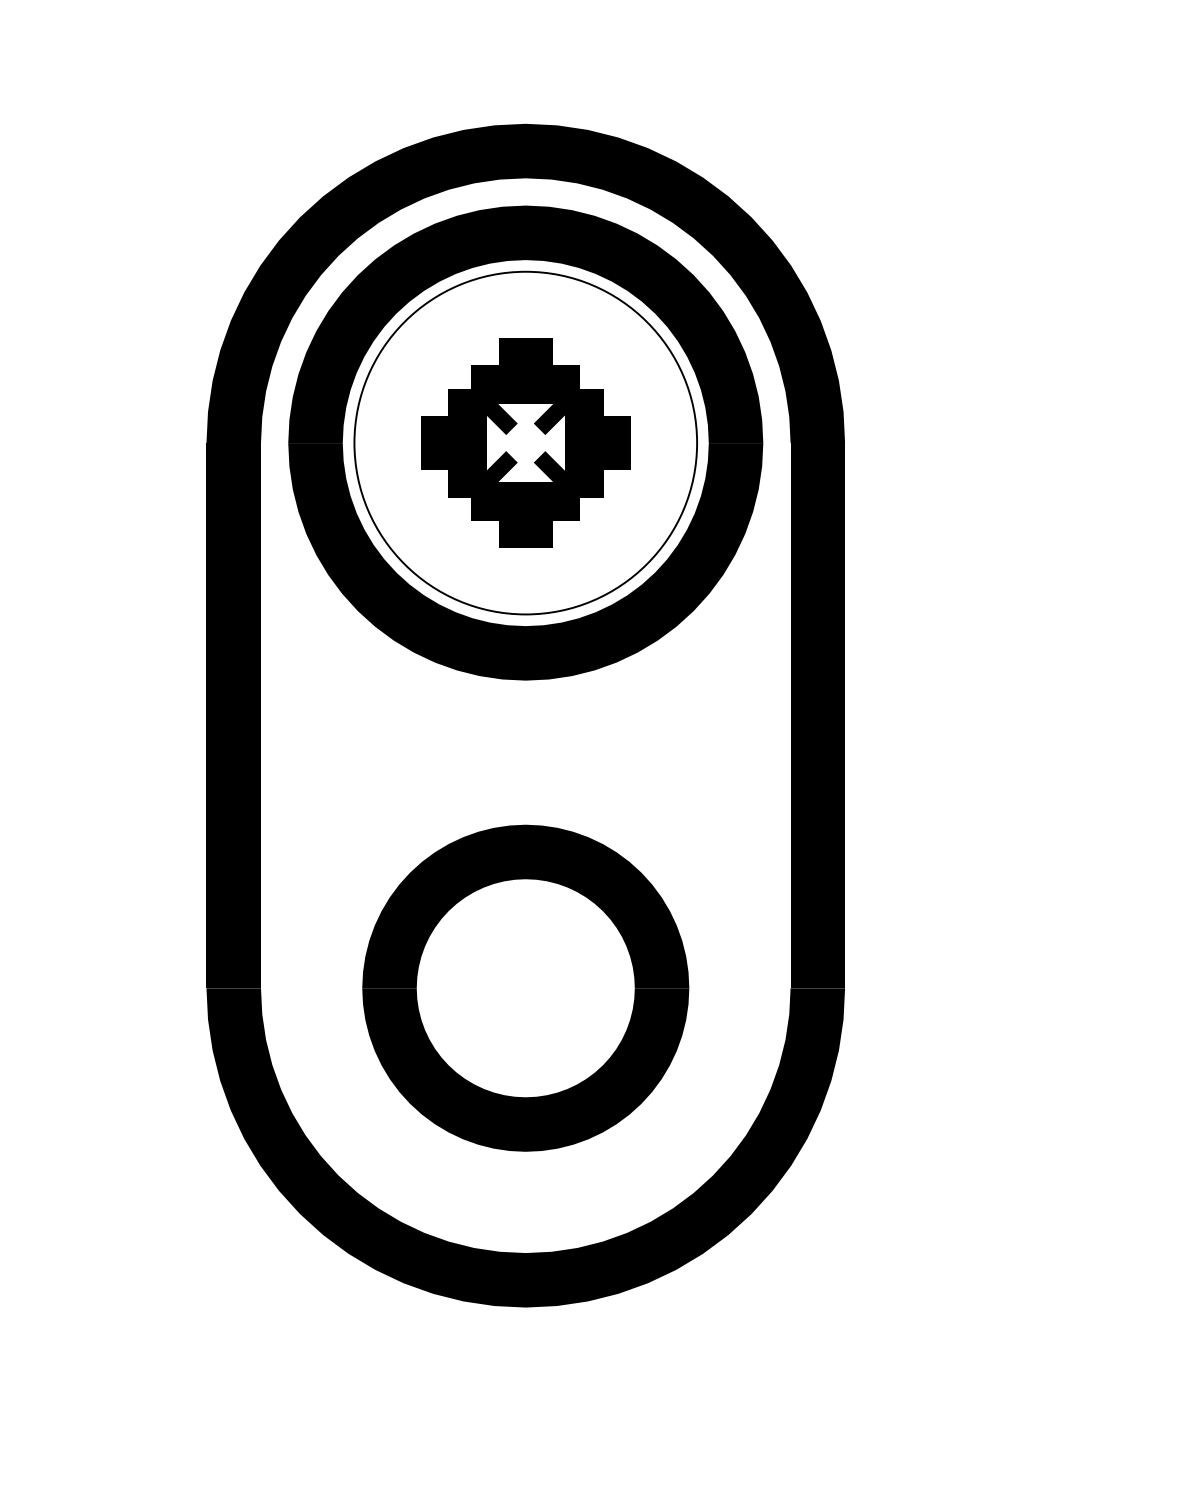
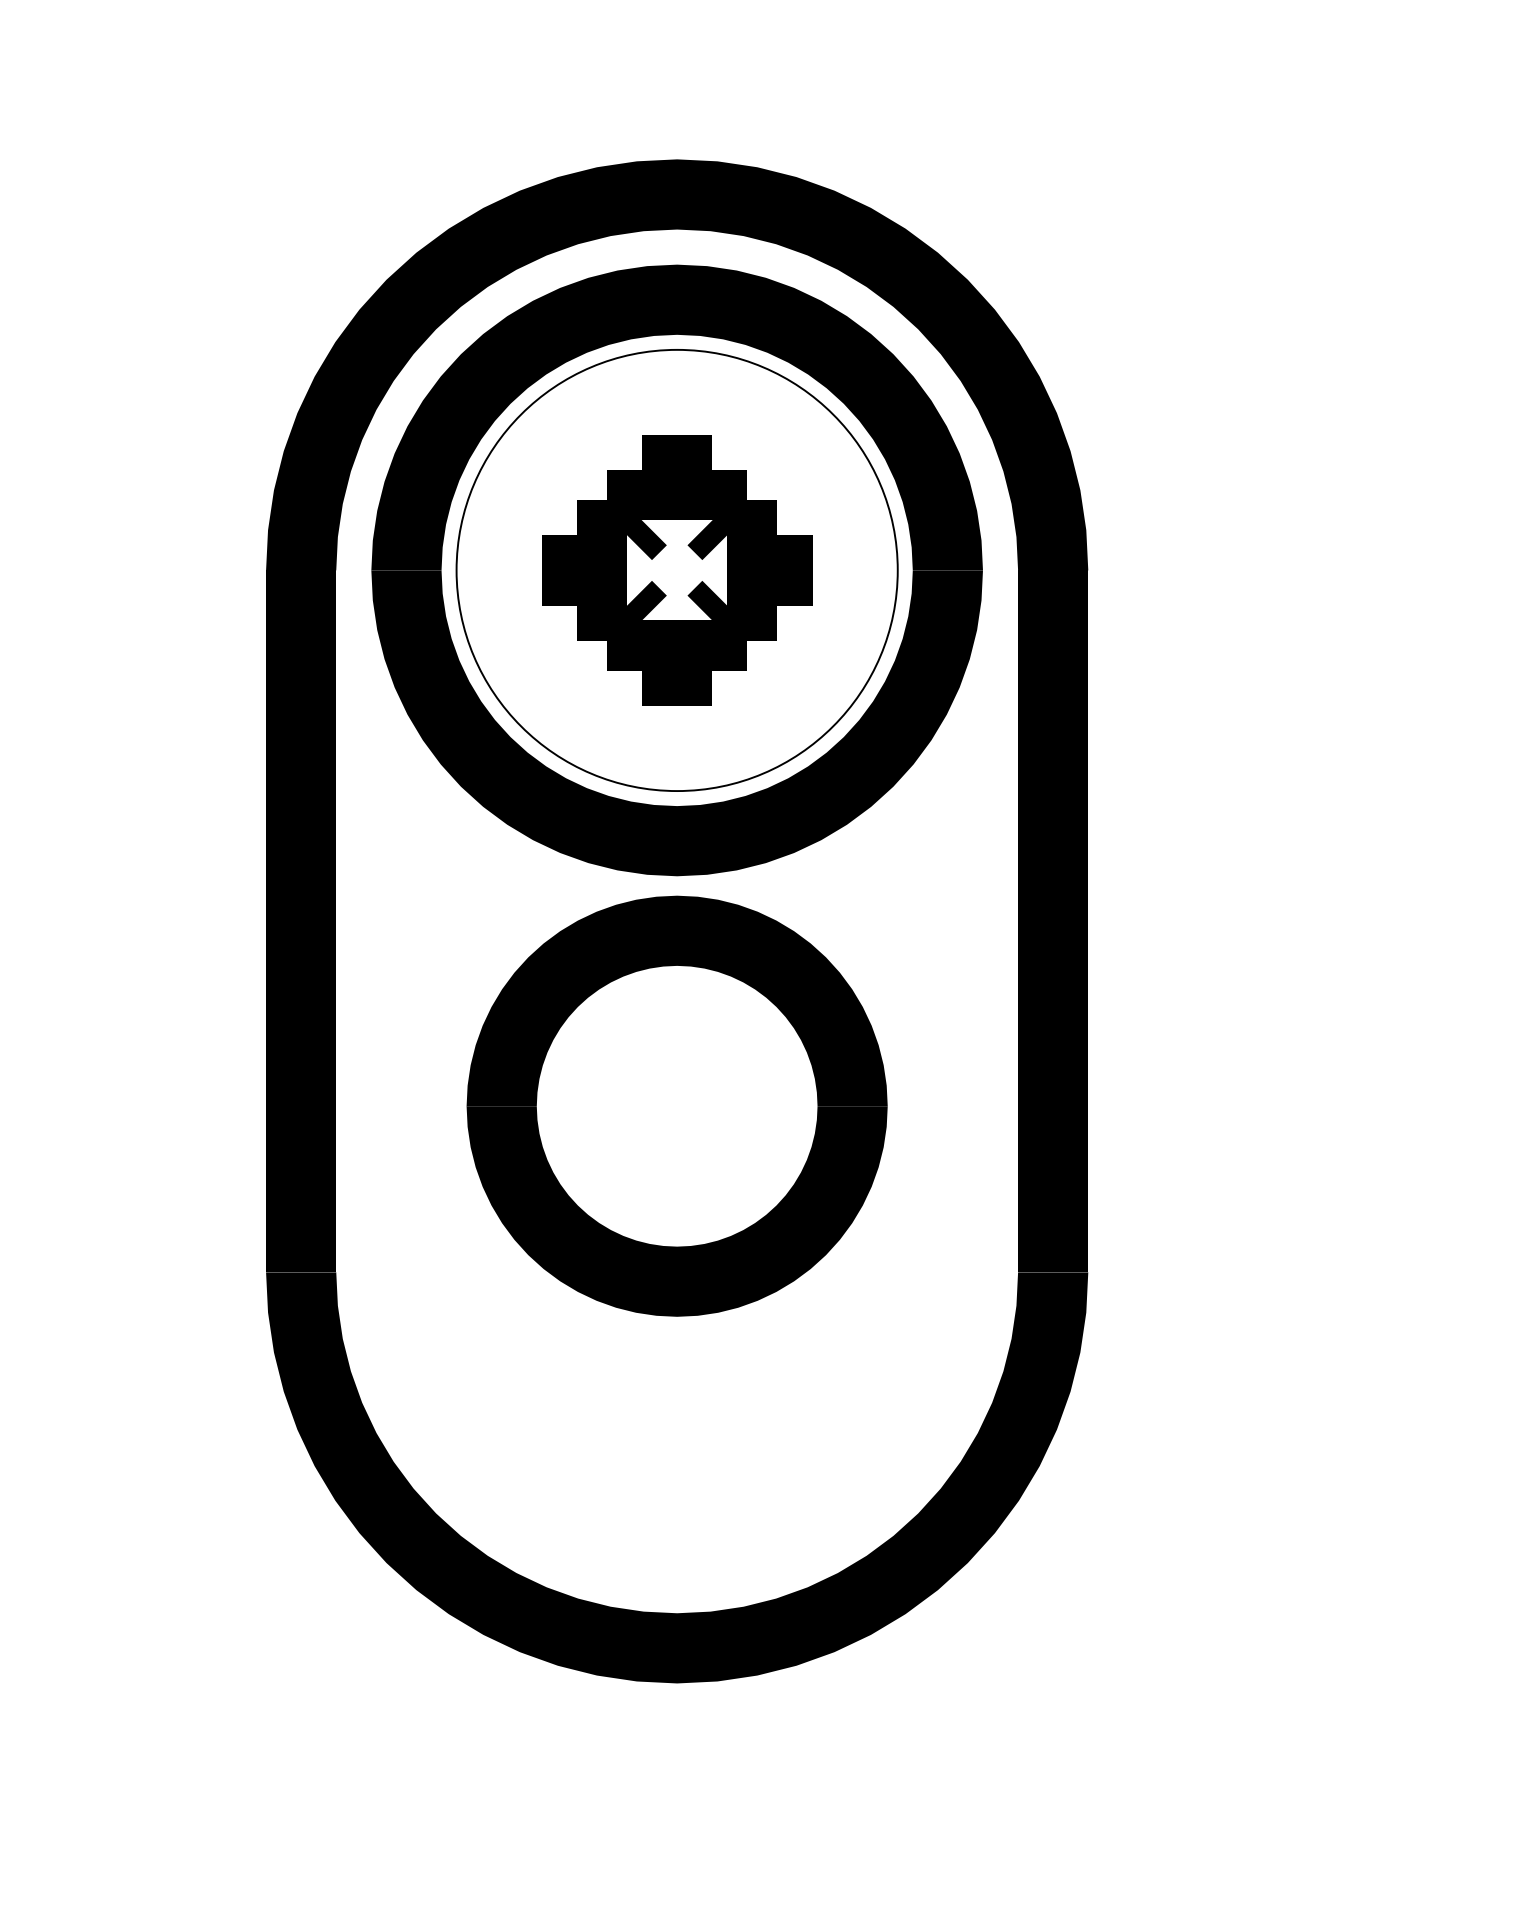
part: (525, 987) -> (676, 1105), moved

